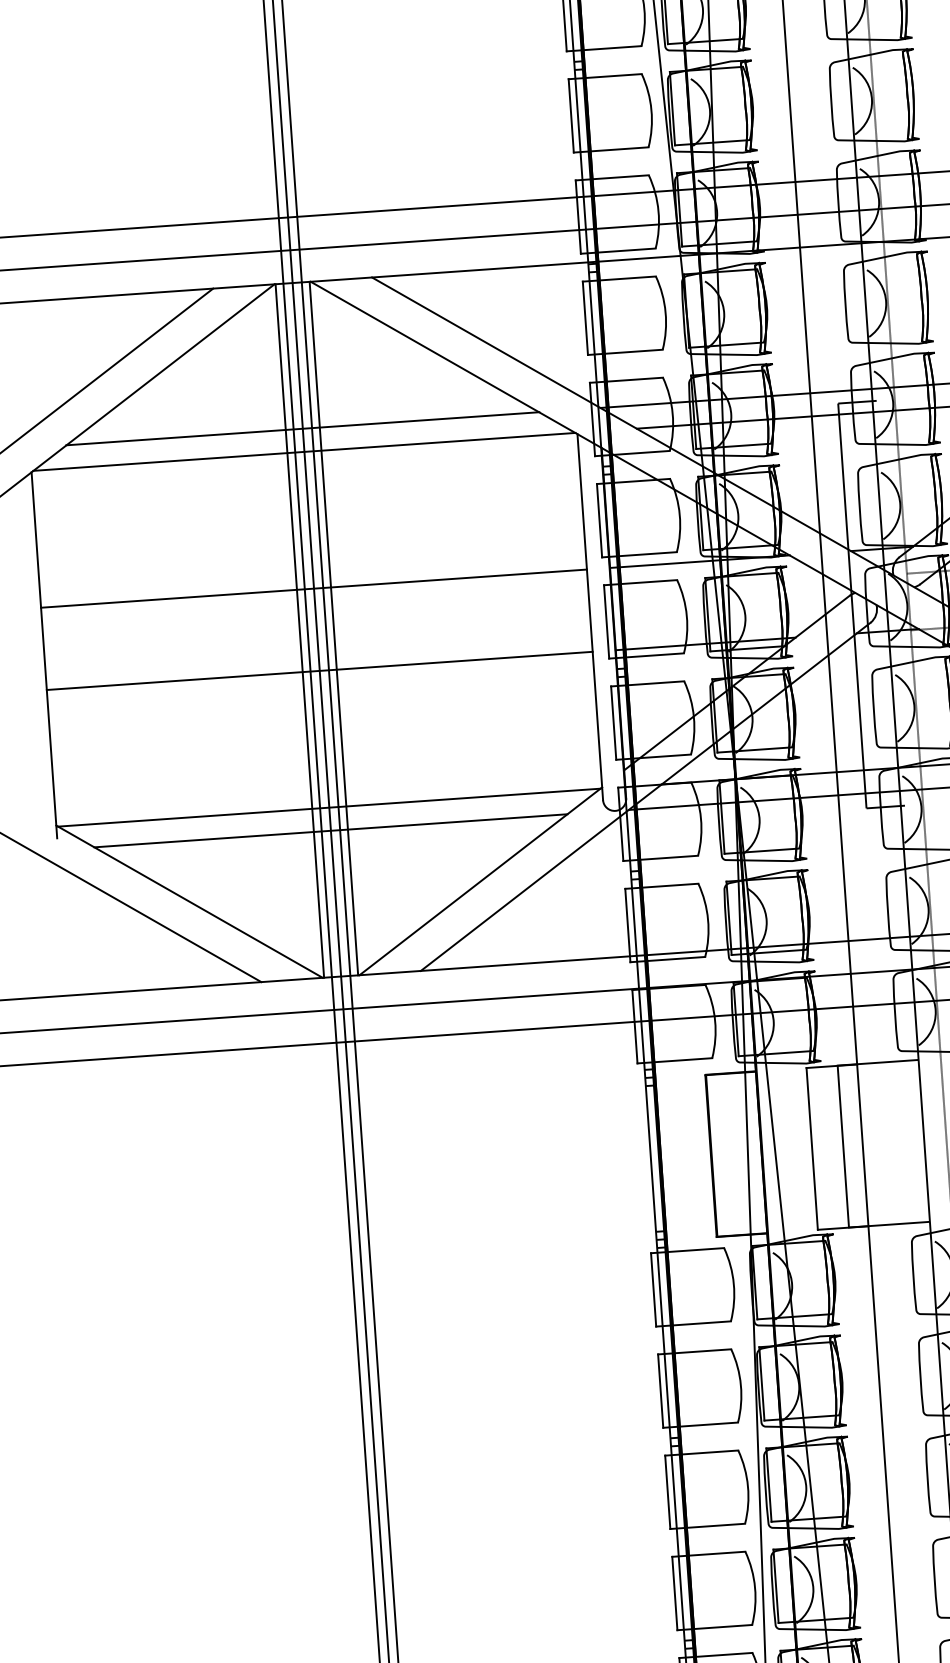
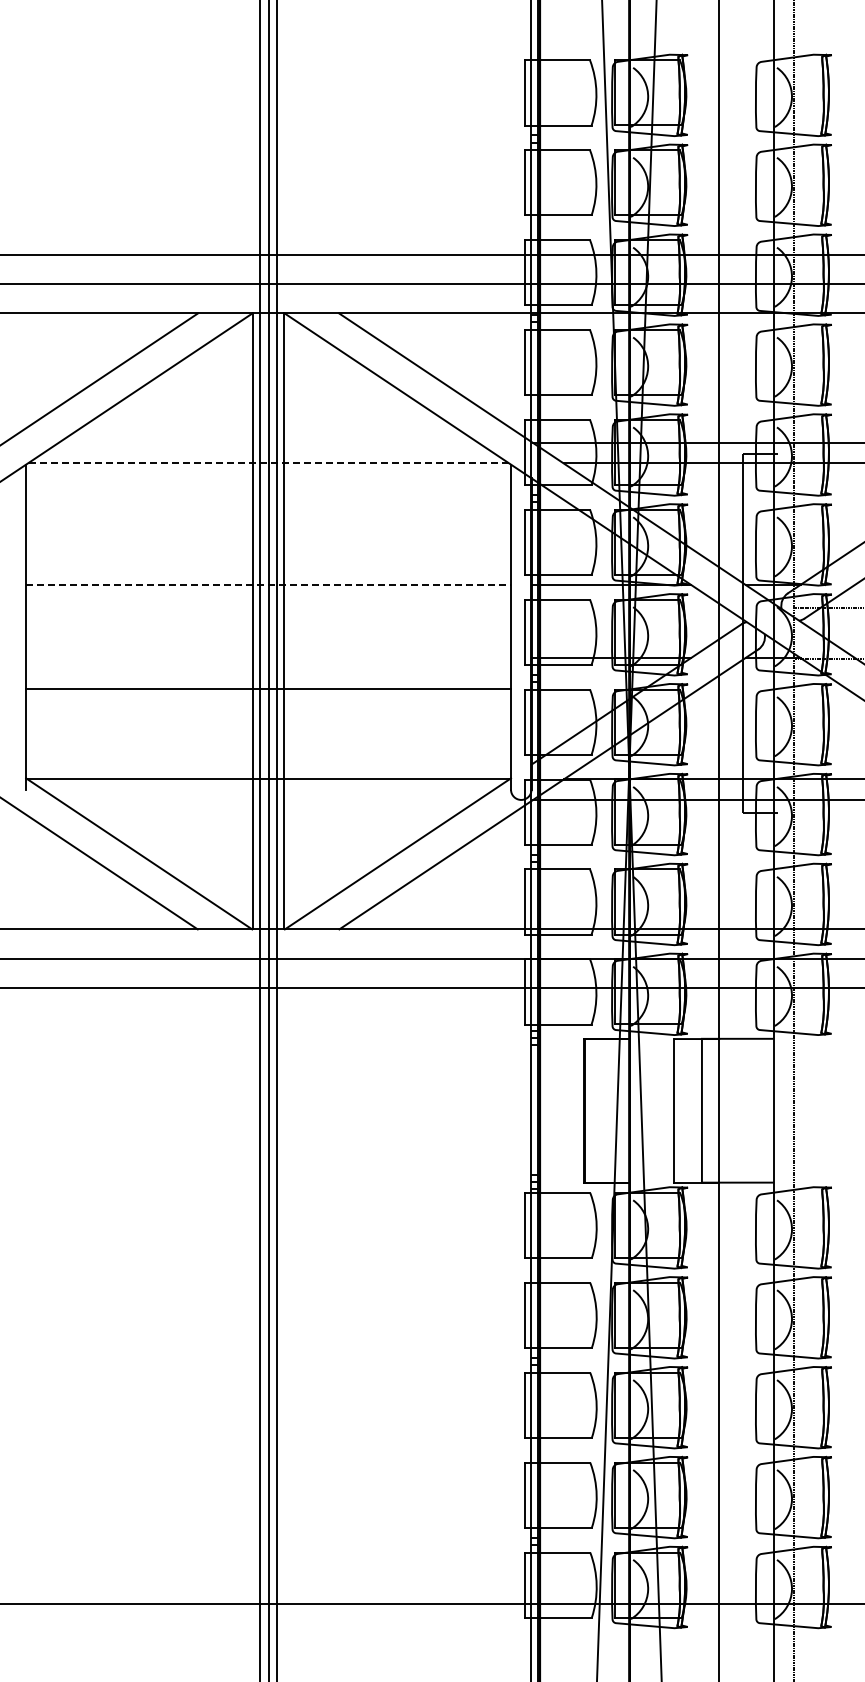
line: (302, 428) -> (268, 442), removed
line: (304, 452) -> (268, 463), solid -> dashed
line: (315, 588) -> (269, 584), solid -> dashed
line: (319, 670) -> (268, 688), moved
line: (330, 830) -> (268, 799), removed

